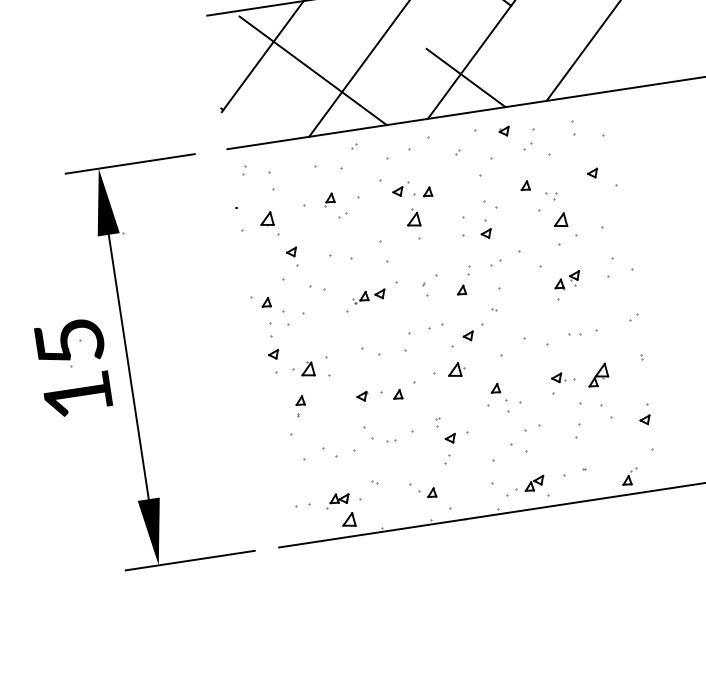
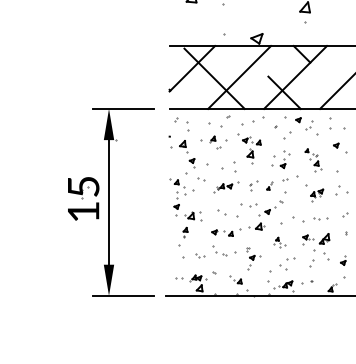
part: (573, 128) -> (330, 123), size x1.6
part: (549, 212) -> (313, 160), size x0.7
part: (341, 256) -> (214, 166), size x1.6
part: (463, 279) -> (269, 185), size x0.6
part: (408, 342) -> (239, 210), size x1.6
part: (503, 397) -> (279, 242), size x0.7
part: (339, 450) -> (200, 255), size x0.6

